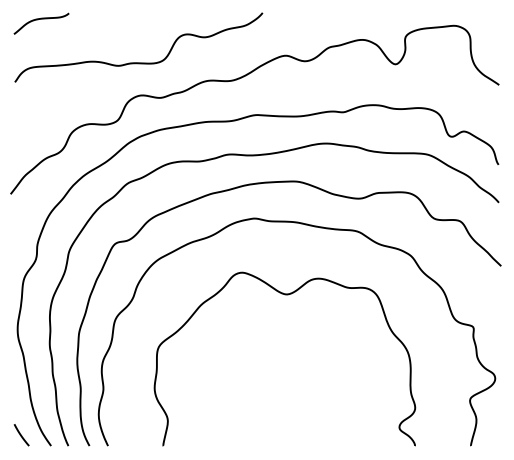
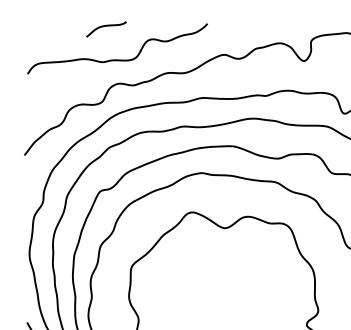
curve: (41, 19) -> (106, 26), moved

